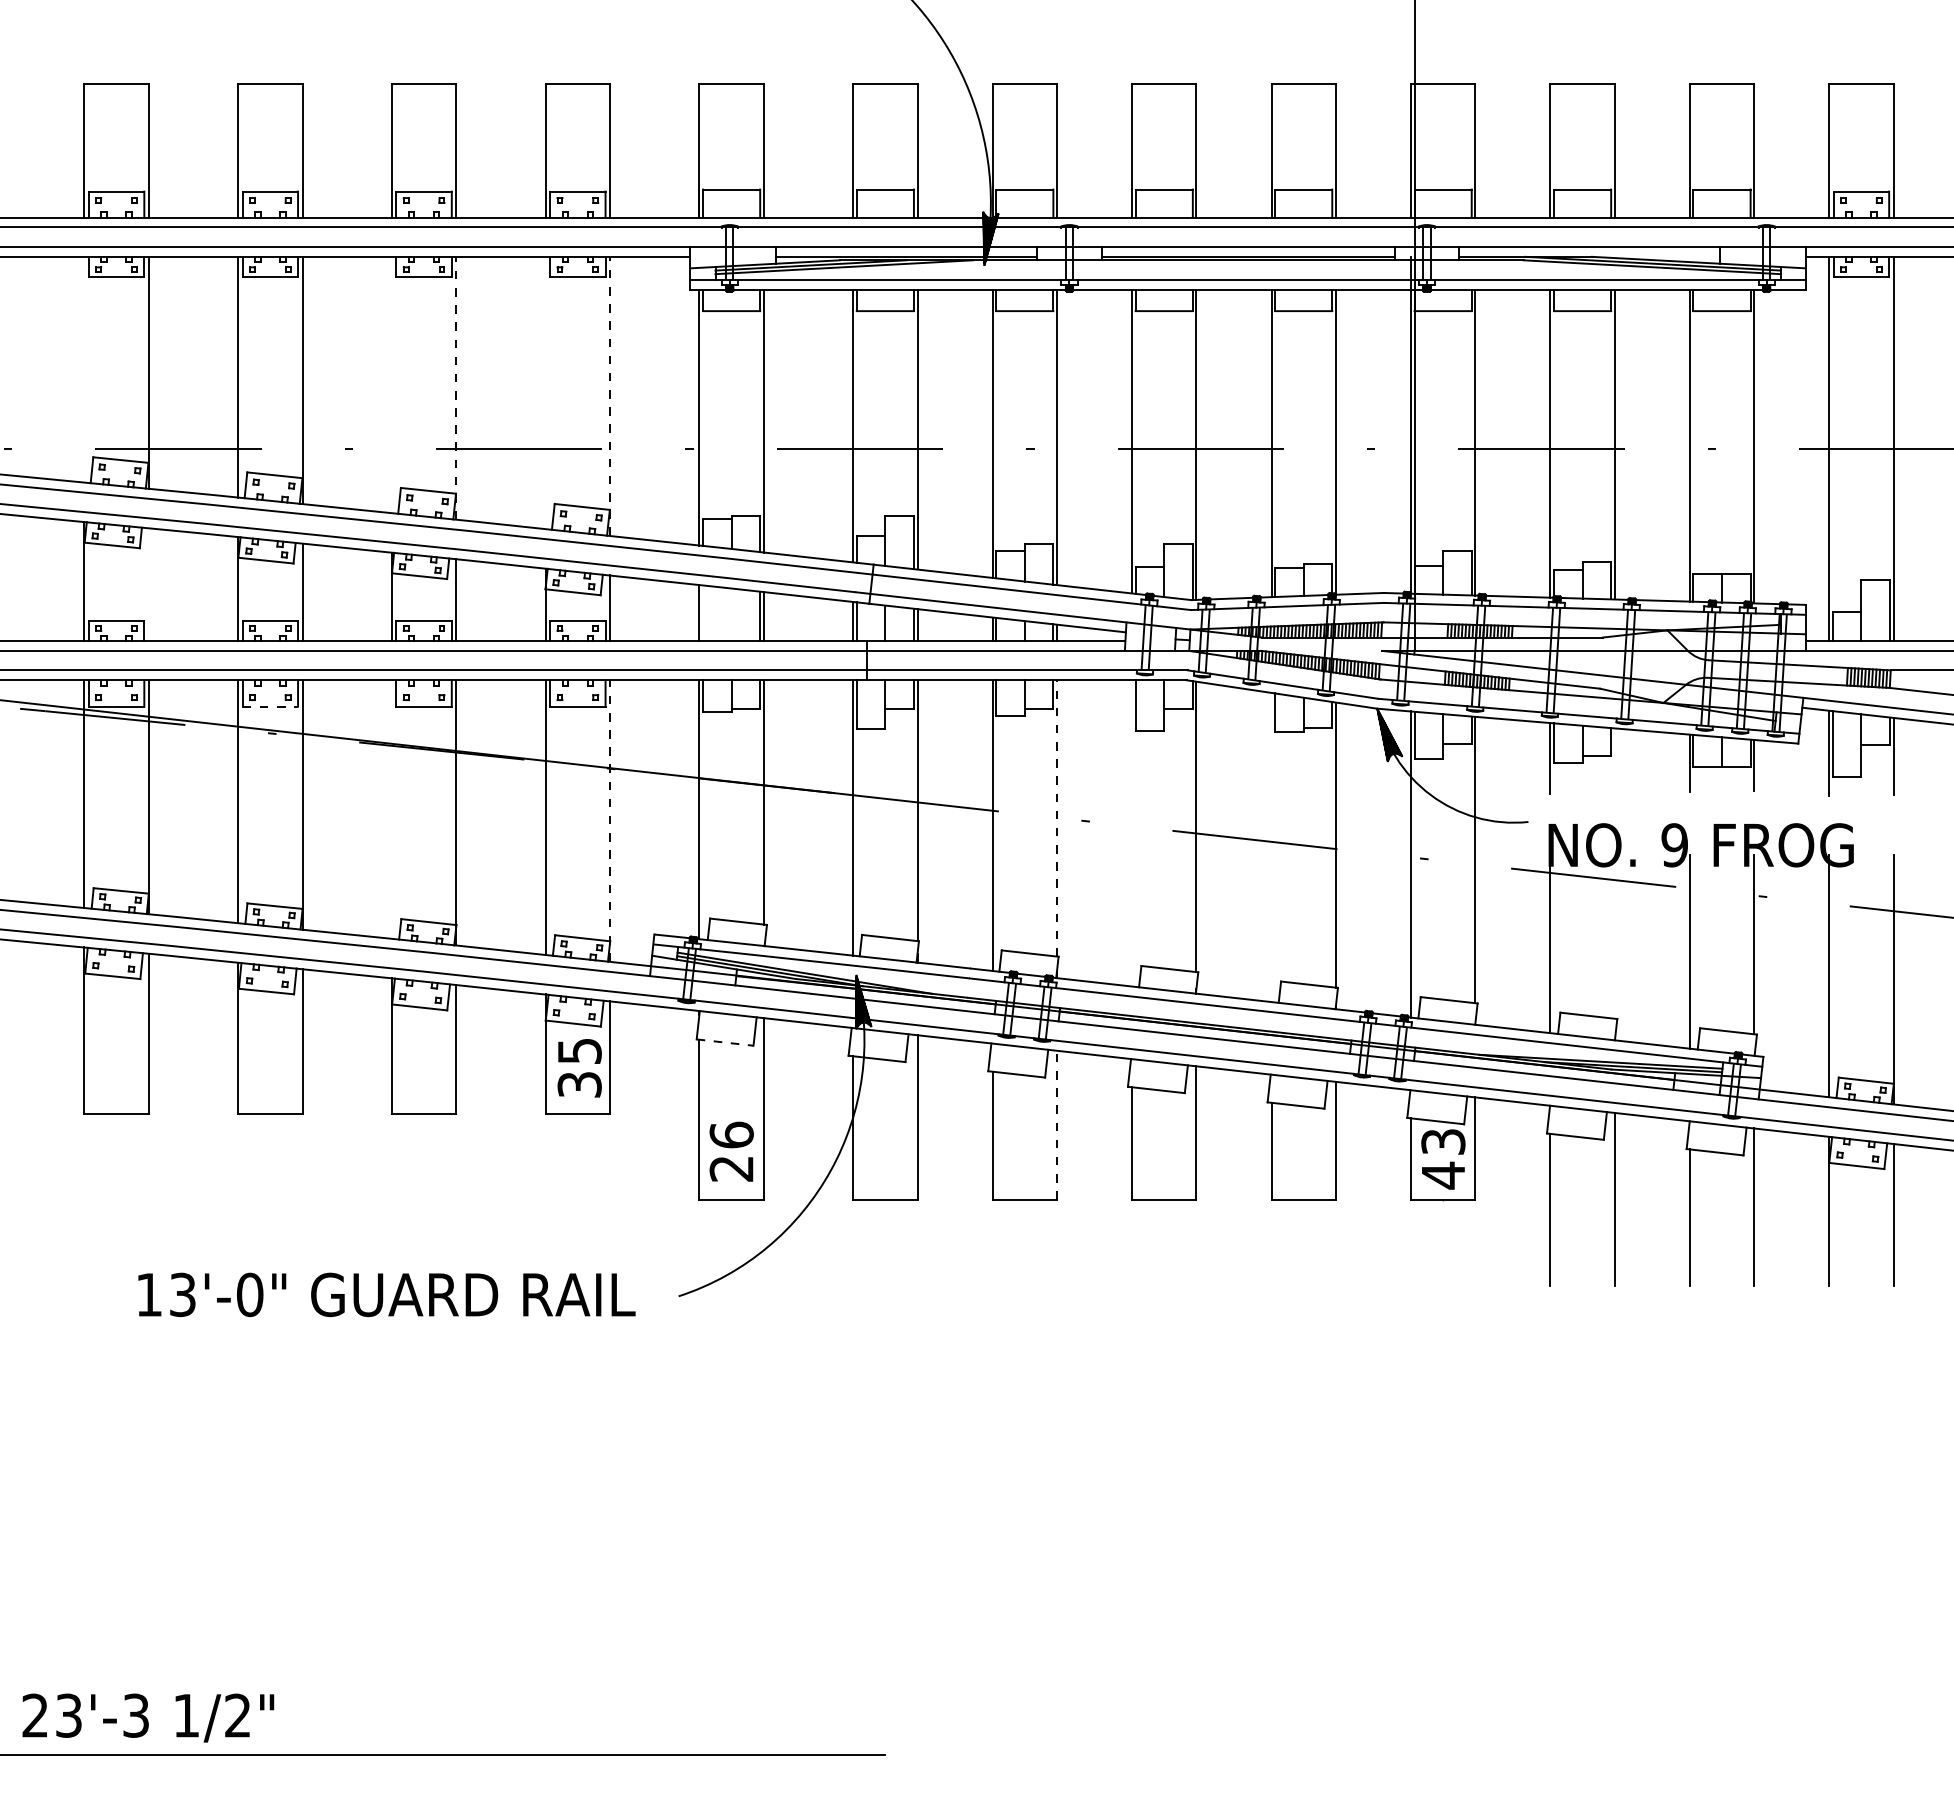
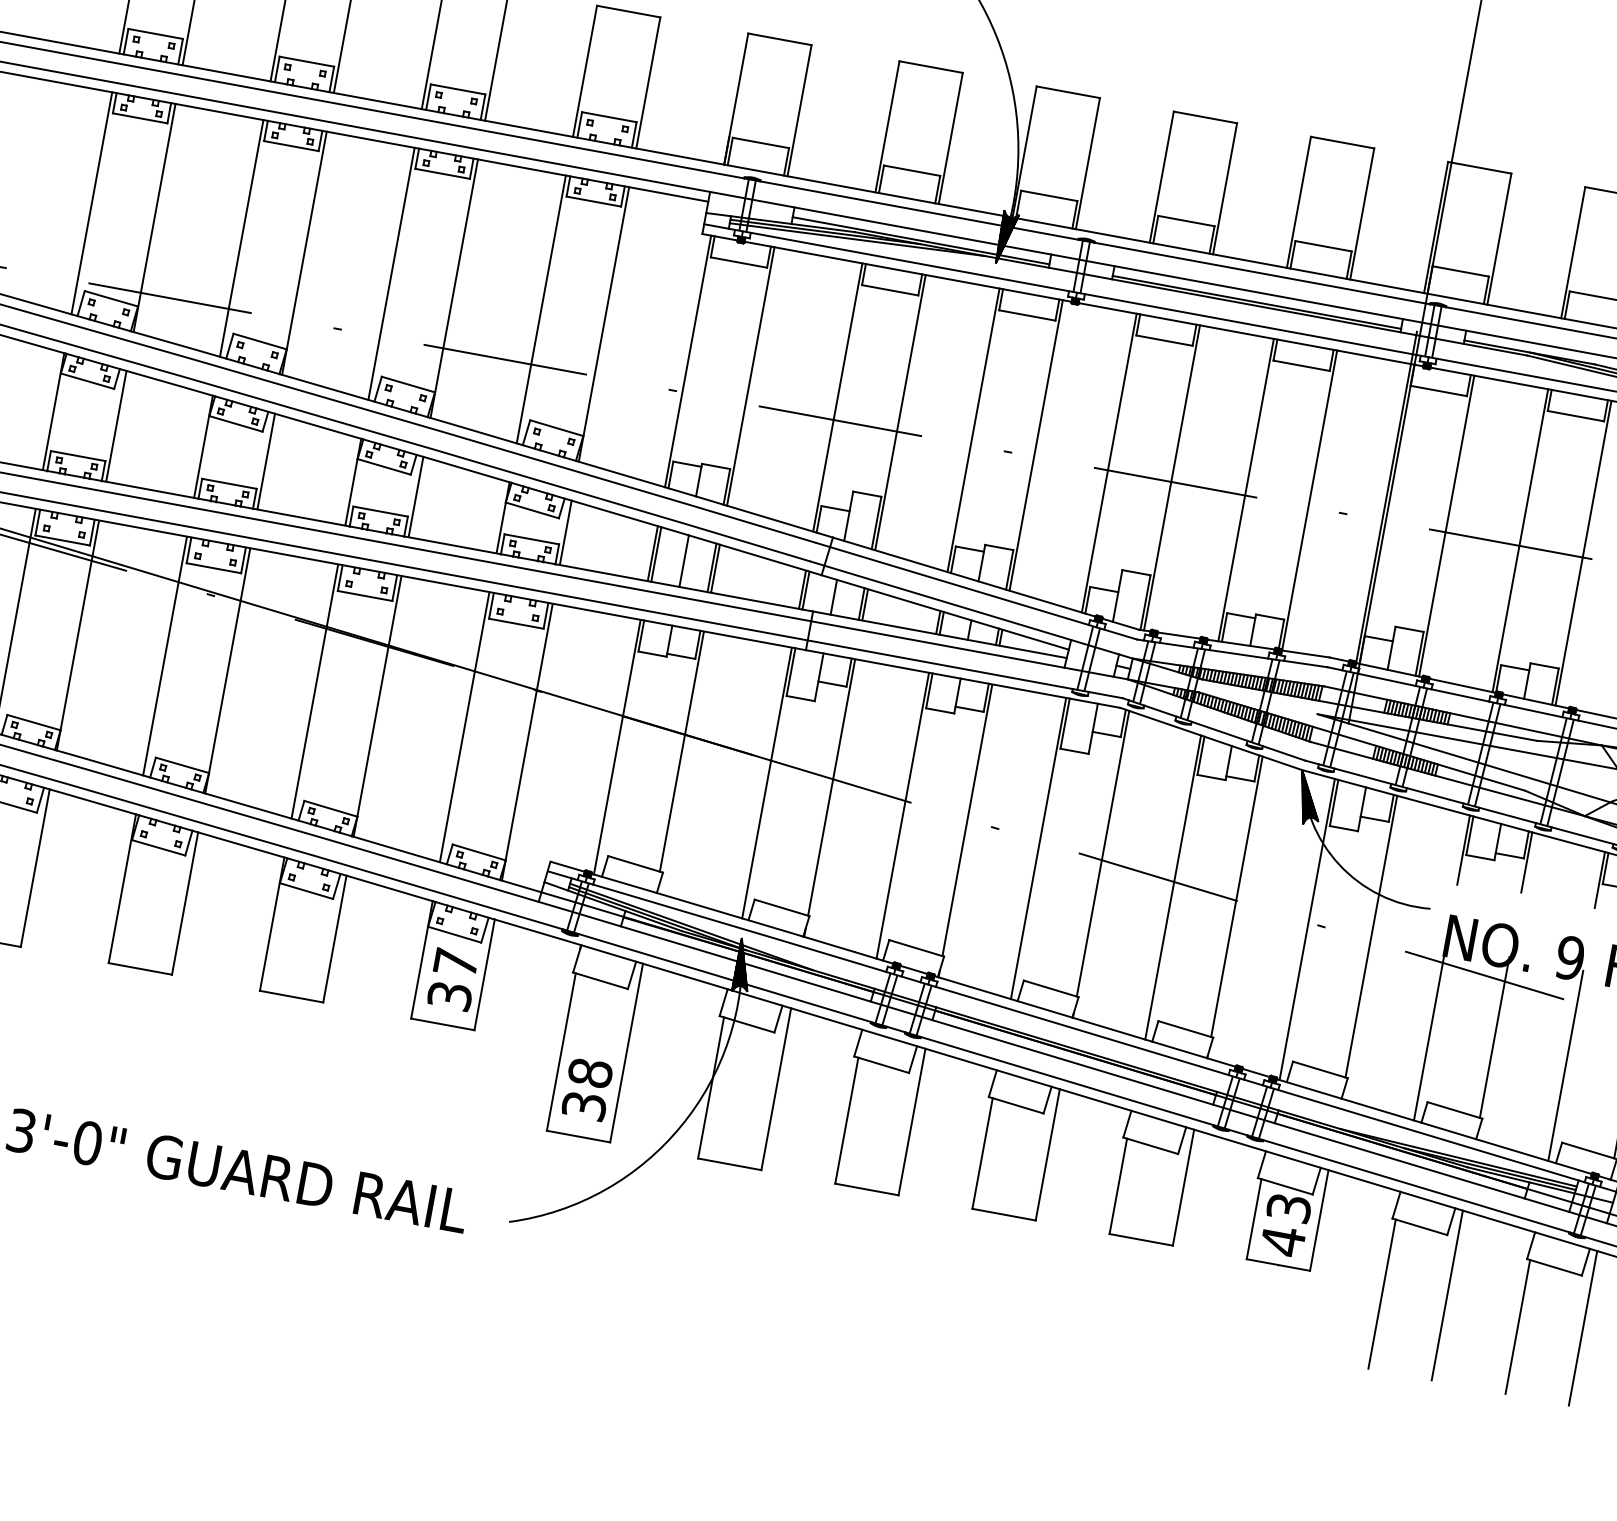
line: (84, 369) -> (91, 203), added
line: (391, 384) -> (391, 273), added
line: (456, 387) -> (454, 287), dashed -> solid
line: (545, 392) -> (541, 308), added
line: (610, 396) -> (604, 324), dashed -> solid
line: (148, 584) -> (116, 426), added
line: (702, 612) -> (655, 553), added
line: (731, 614) -> (684, 560), added
line: (270, 706) -> (214, 568), dashed -> solid
line: (1614, 758) -> (1526, 861), added
line: (391, 809) -> (314, 691), added
line: (1056, 818) -> (966, 820), dashed -> solid
line: (610, 820) -> (527, 741), dashed -> solid
line: (1132, 833) -> (1038, 848), added
line: (1271, 847) -> (1173, 887), added
line: (1614, 936) -> (1494, 1037), added
line: (725, 1042) -> (600, 980), dashed -> solid
text: (579, 1050) -> (455, 962), 35 -> 37
line: (1056, 1124) -> (911, 1121), dashed -> solid
text: (731, 1151) -> (587, 1089), 26 -> 38

